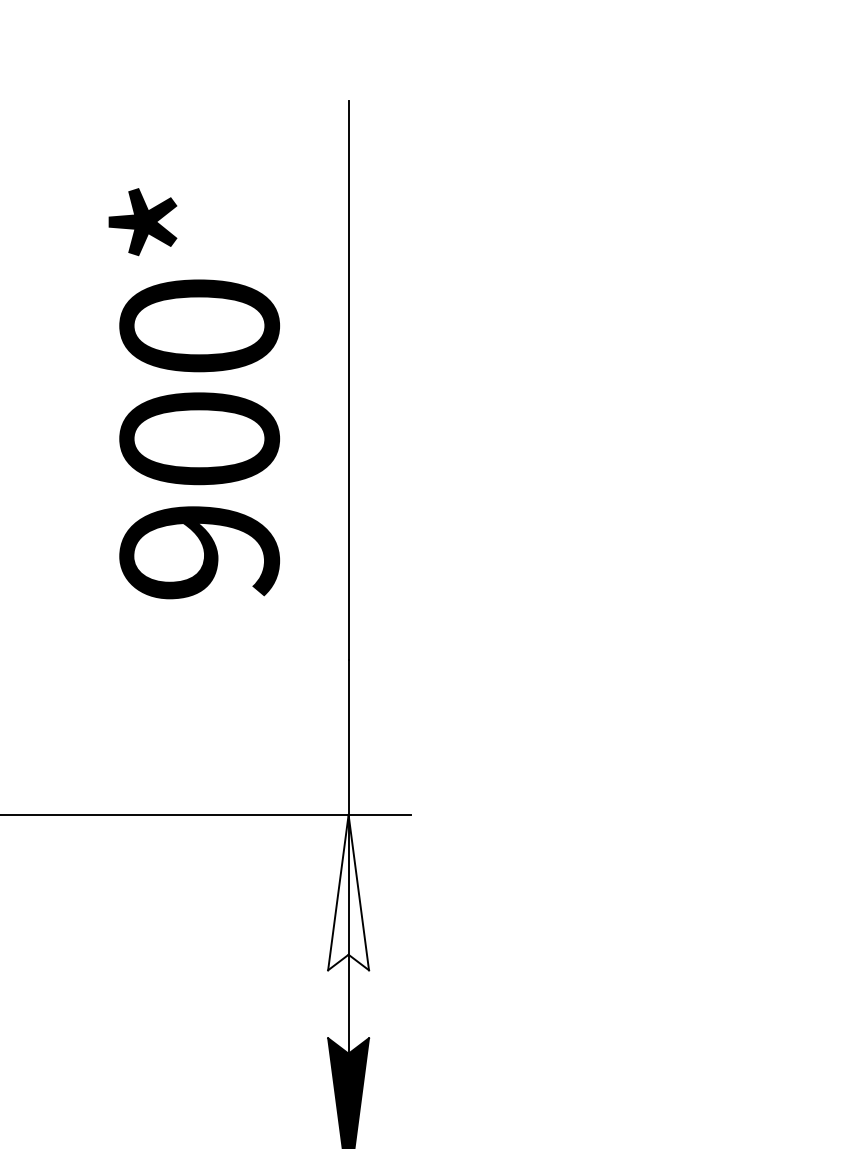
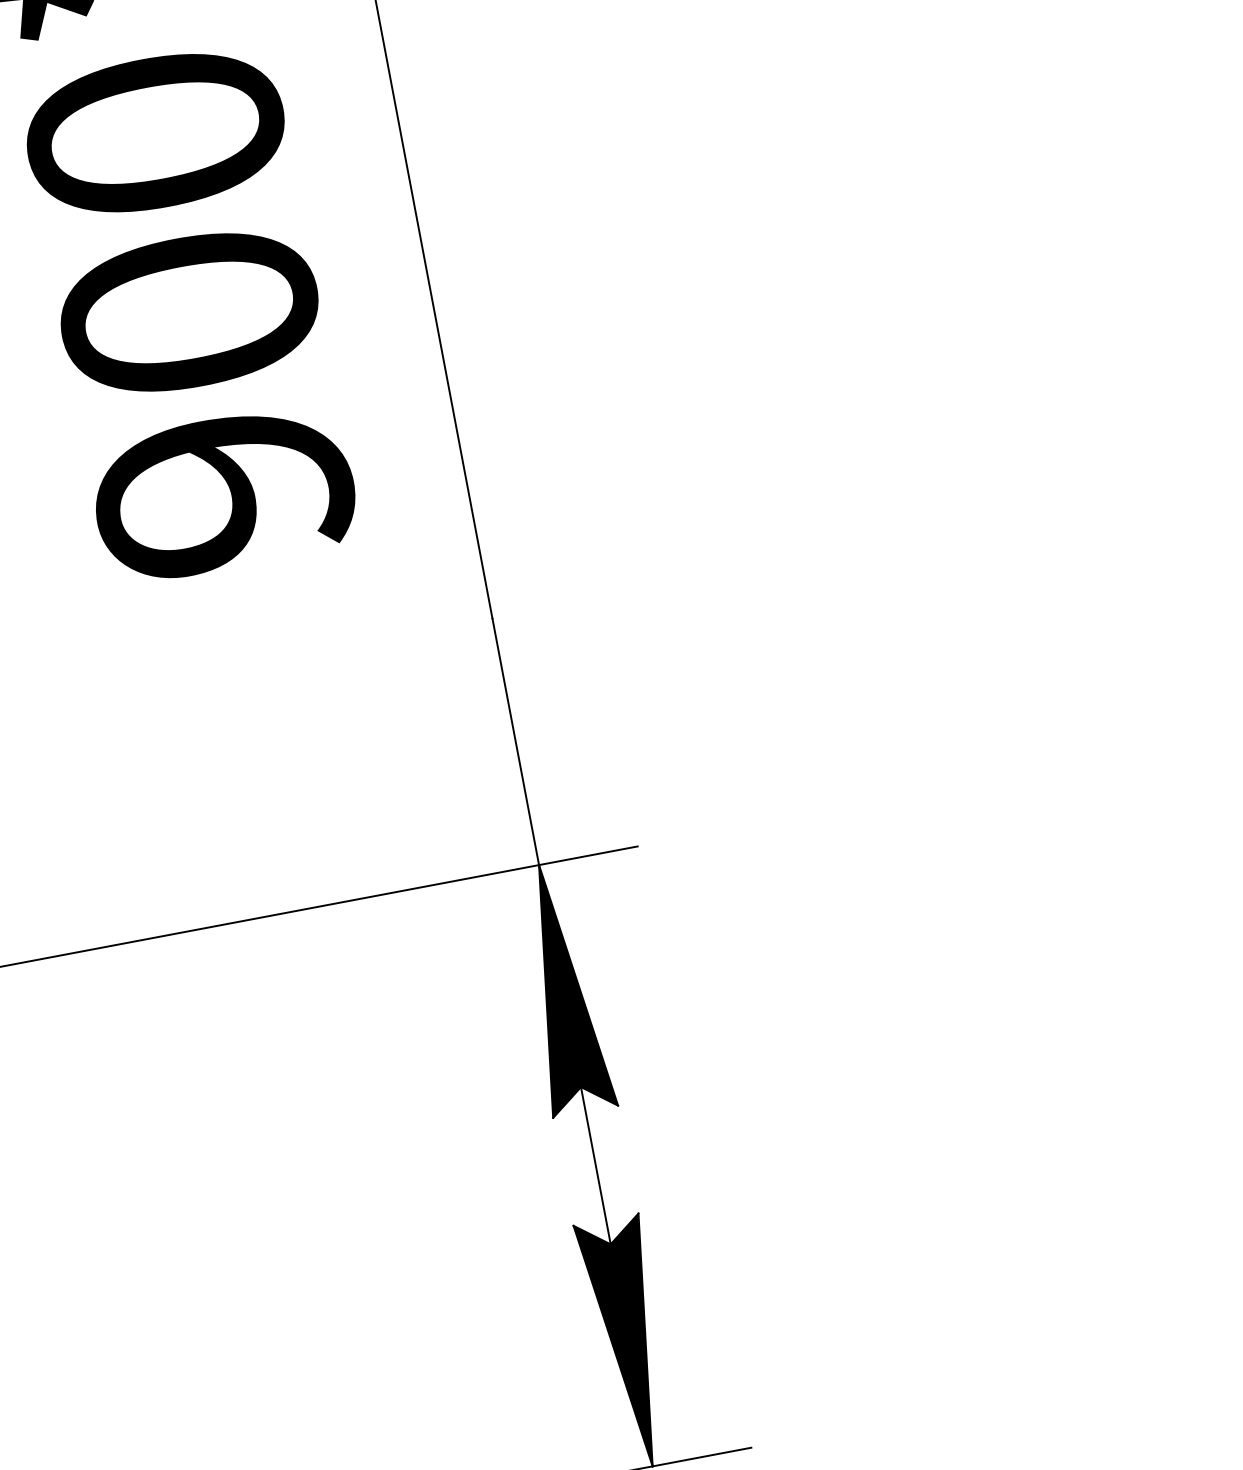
fill: (348, 892) -> (562, 988), added

